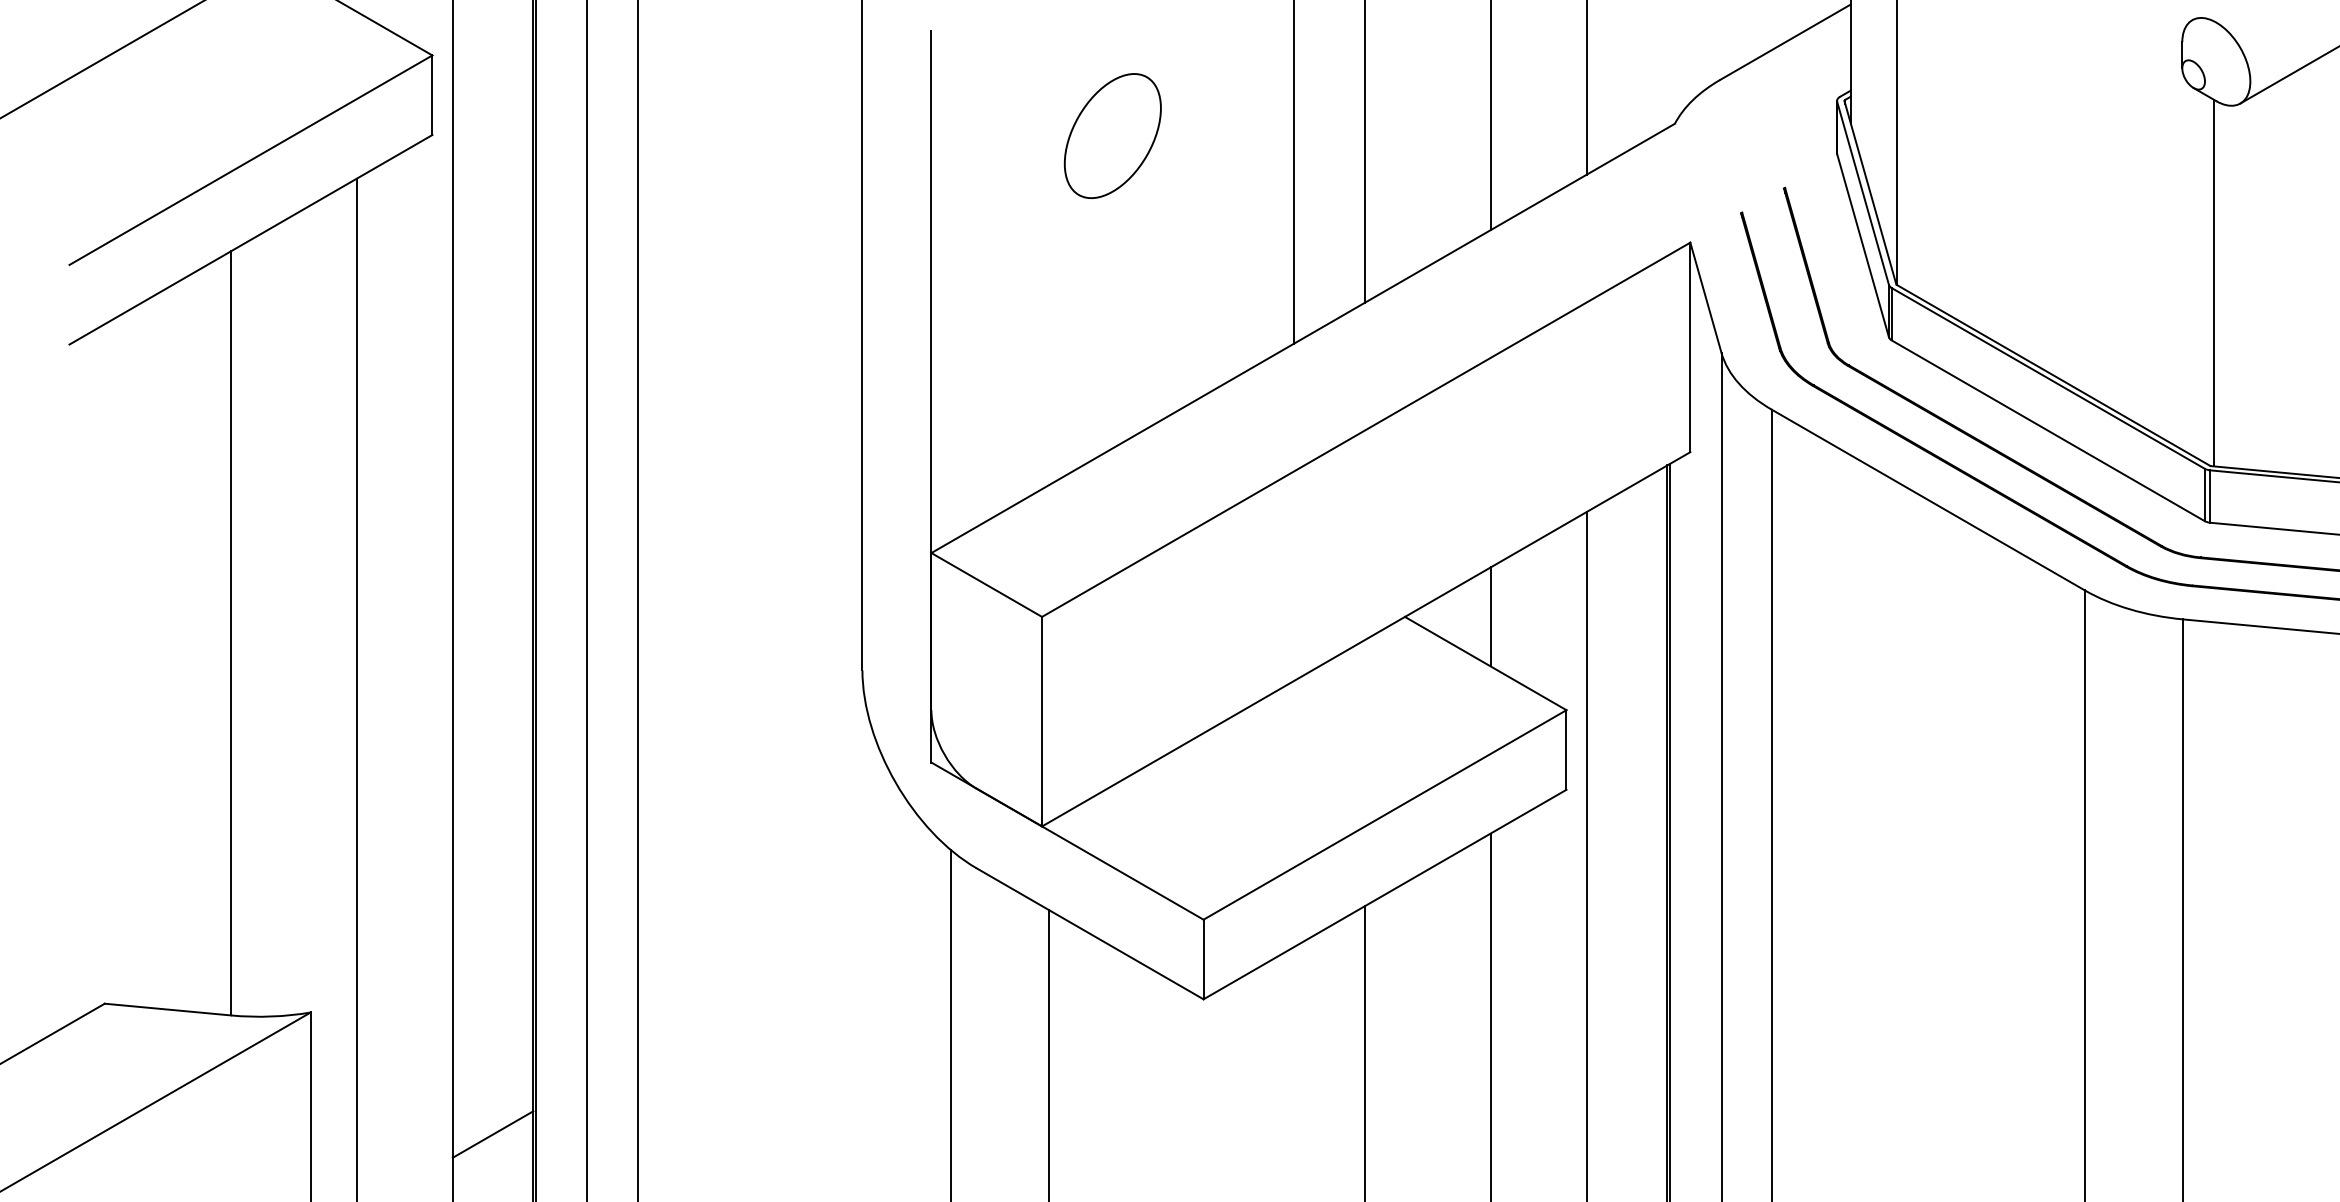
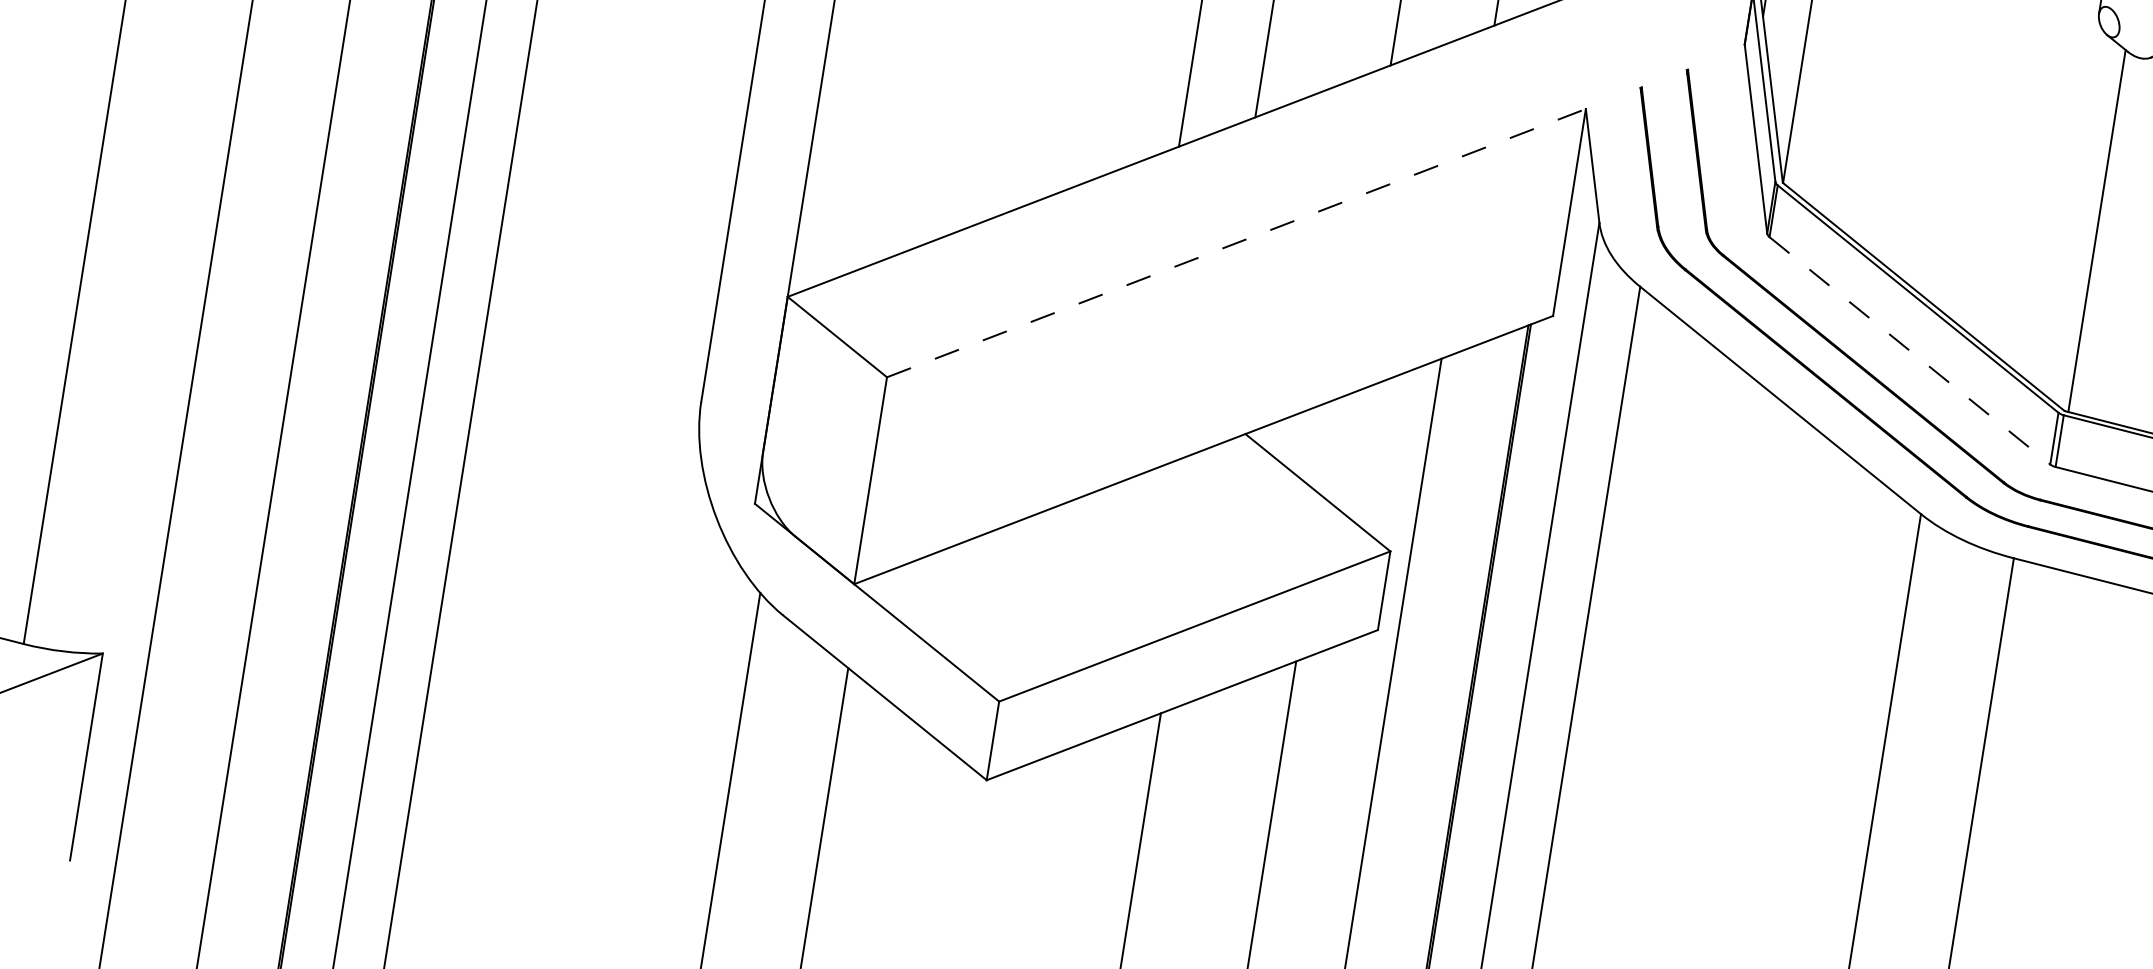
line: (1366, 429) -> (1236, 242), solid -> dashed
line: (2048, 430) -> (1910, 350), solid -> dashed
line: (1490, 616) -> (1330, 447), removed
line: (492, 1134) -> (263, 802), removed

